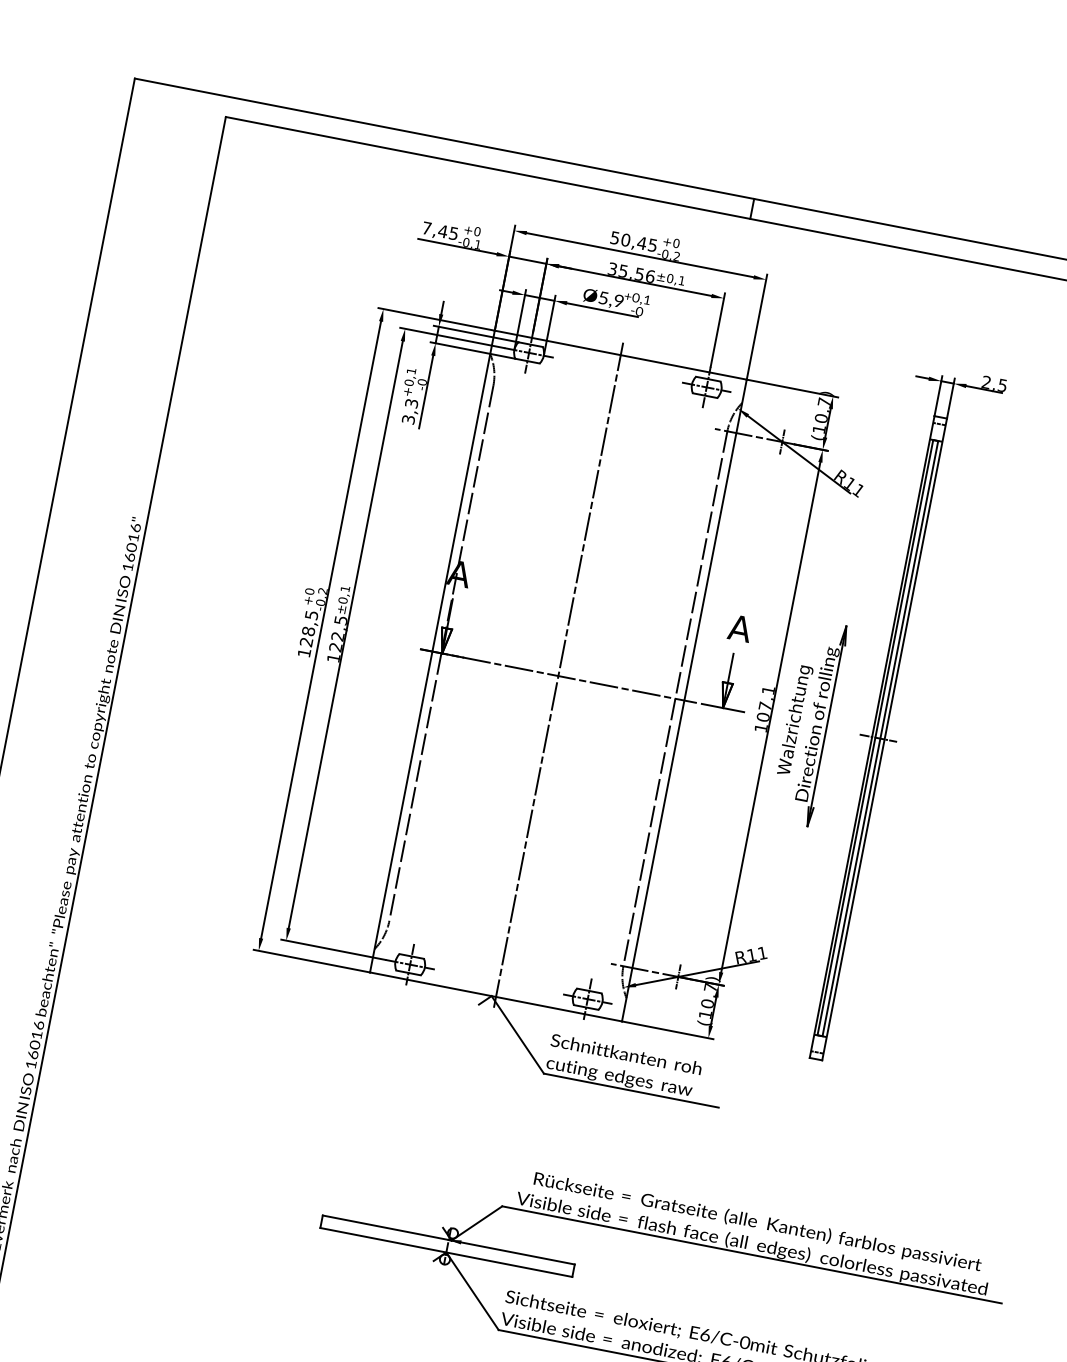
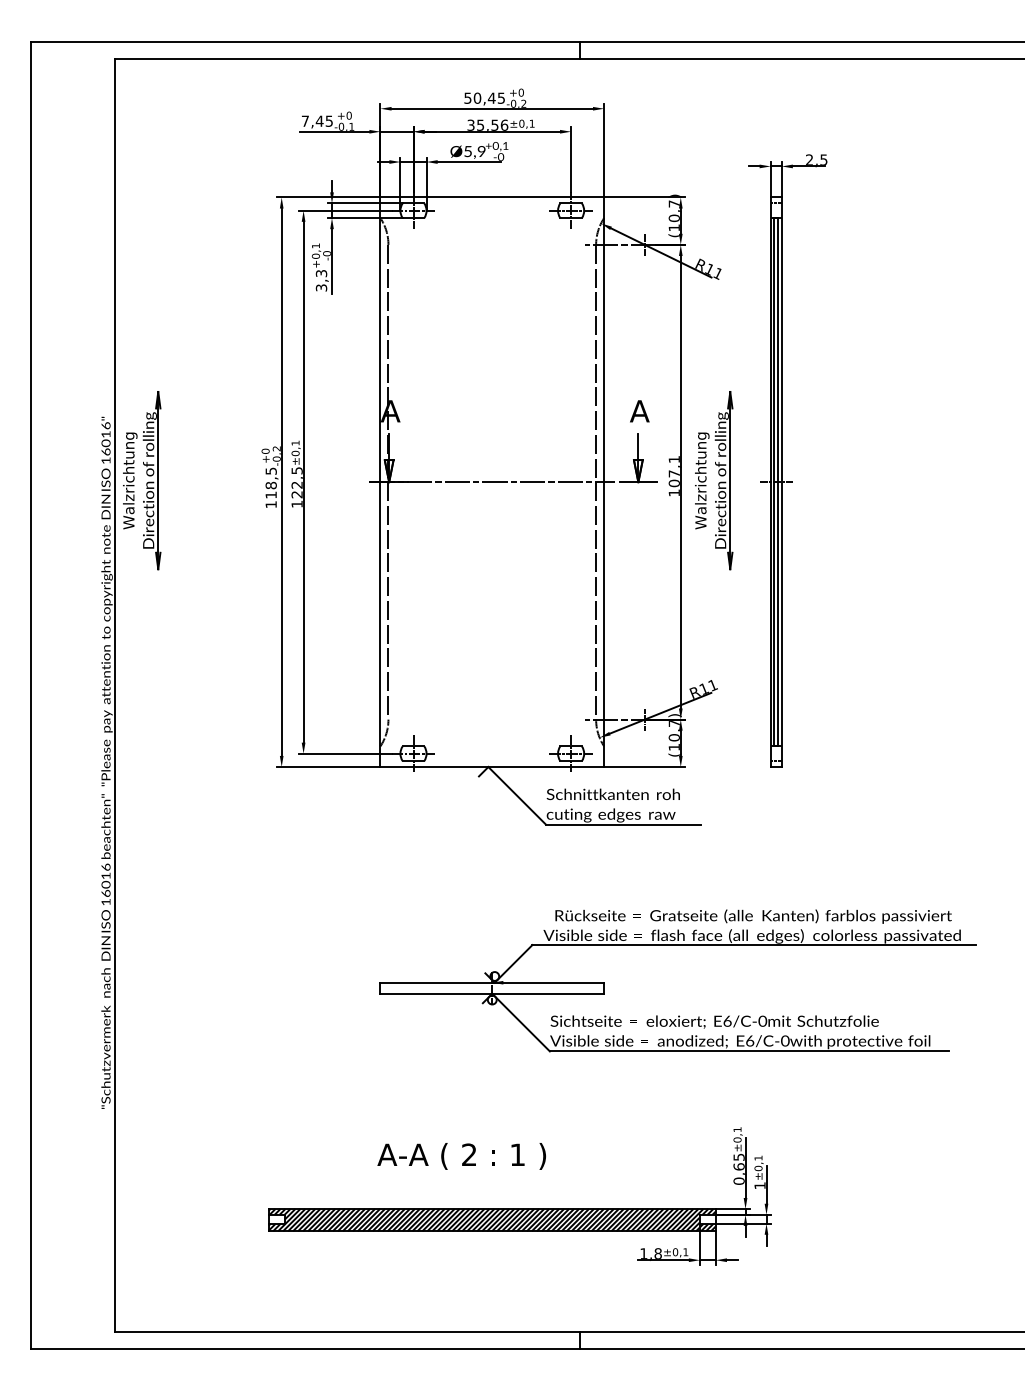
part: (164, 597) -> (142, 480), added
text: (305, 641) -> (270, 494), 128,5 -> 118,5
line: (558, 676) -> (492, 482), removed

